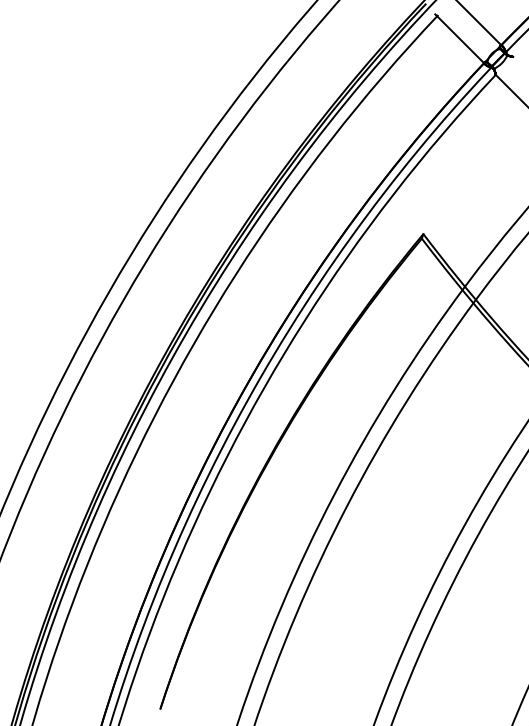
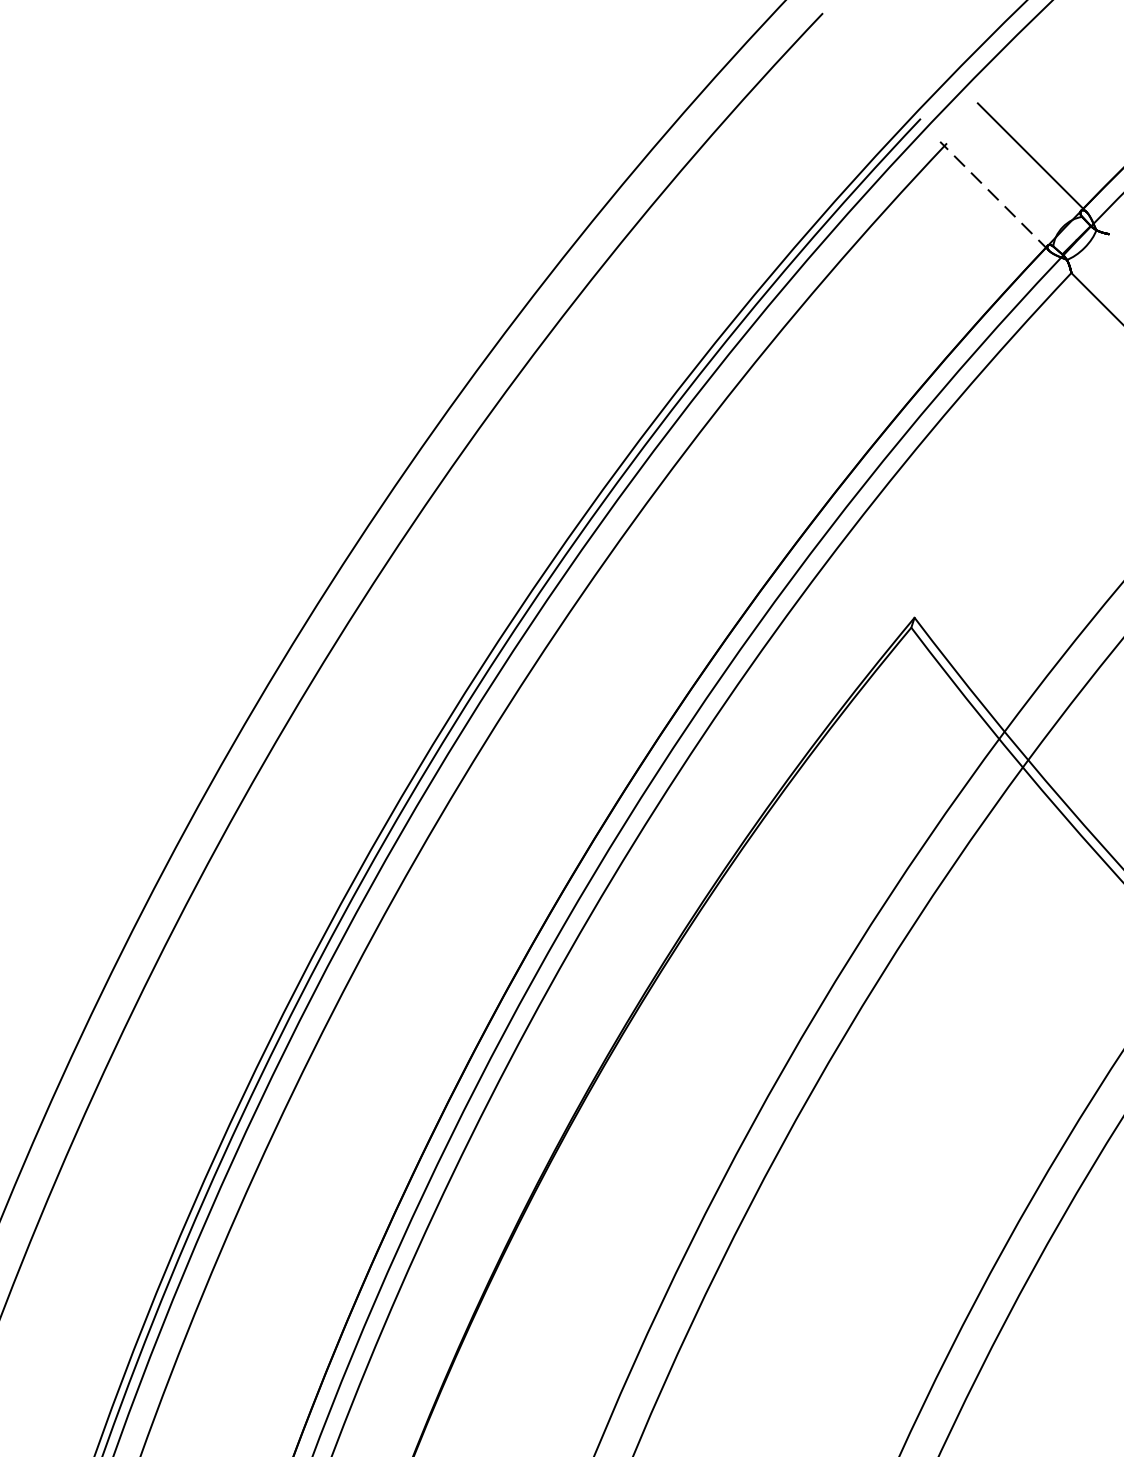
line: (460, 39) -> (994, 196), solid -> dashed

